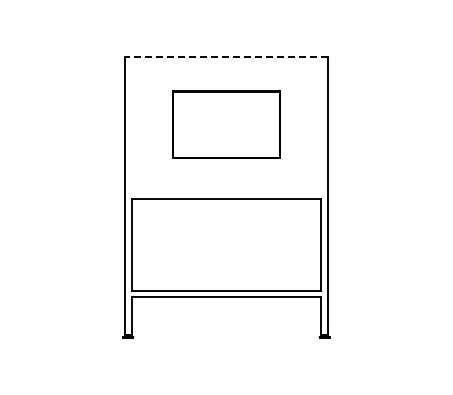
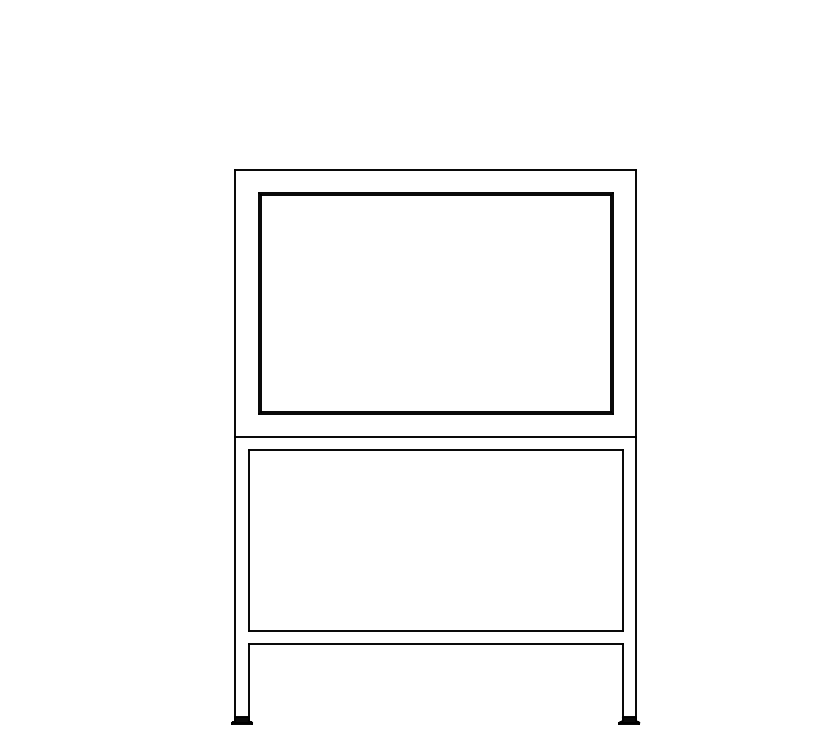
line: (226, 57) -> (435, 170), dashed -> solid
part: (226, 124) -> (435, 302), size x1.67
line: (226, 192) -> (435, 437), added

